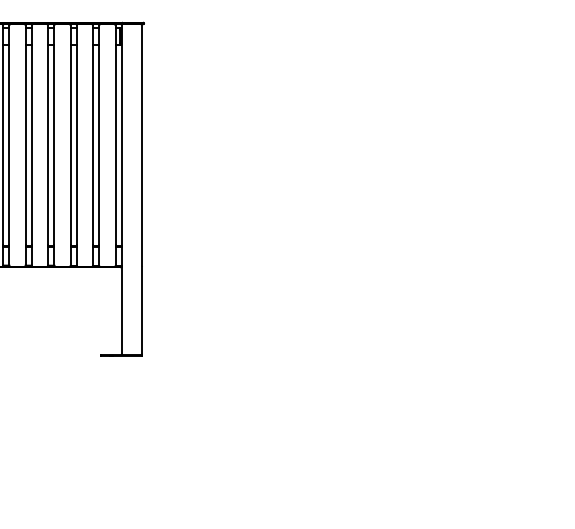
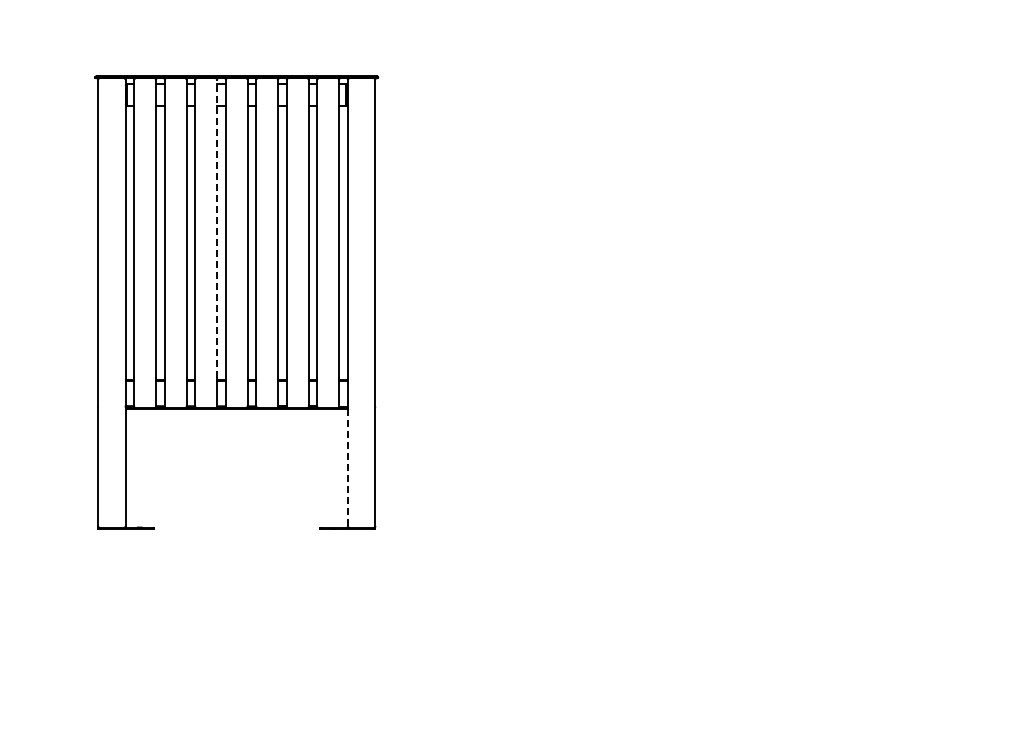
line: (25, 134) -> (217, 228), solid -> dashed
line: (121, 310) -> (347, 467), solid -> dashed

